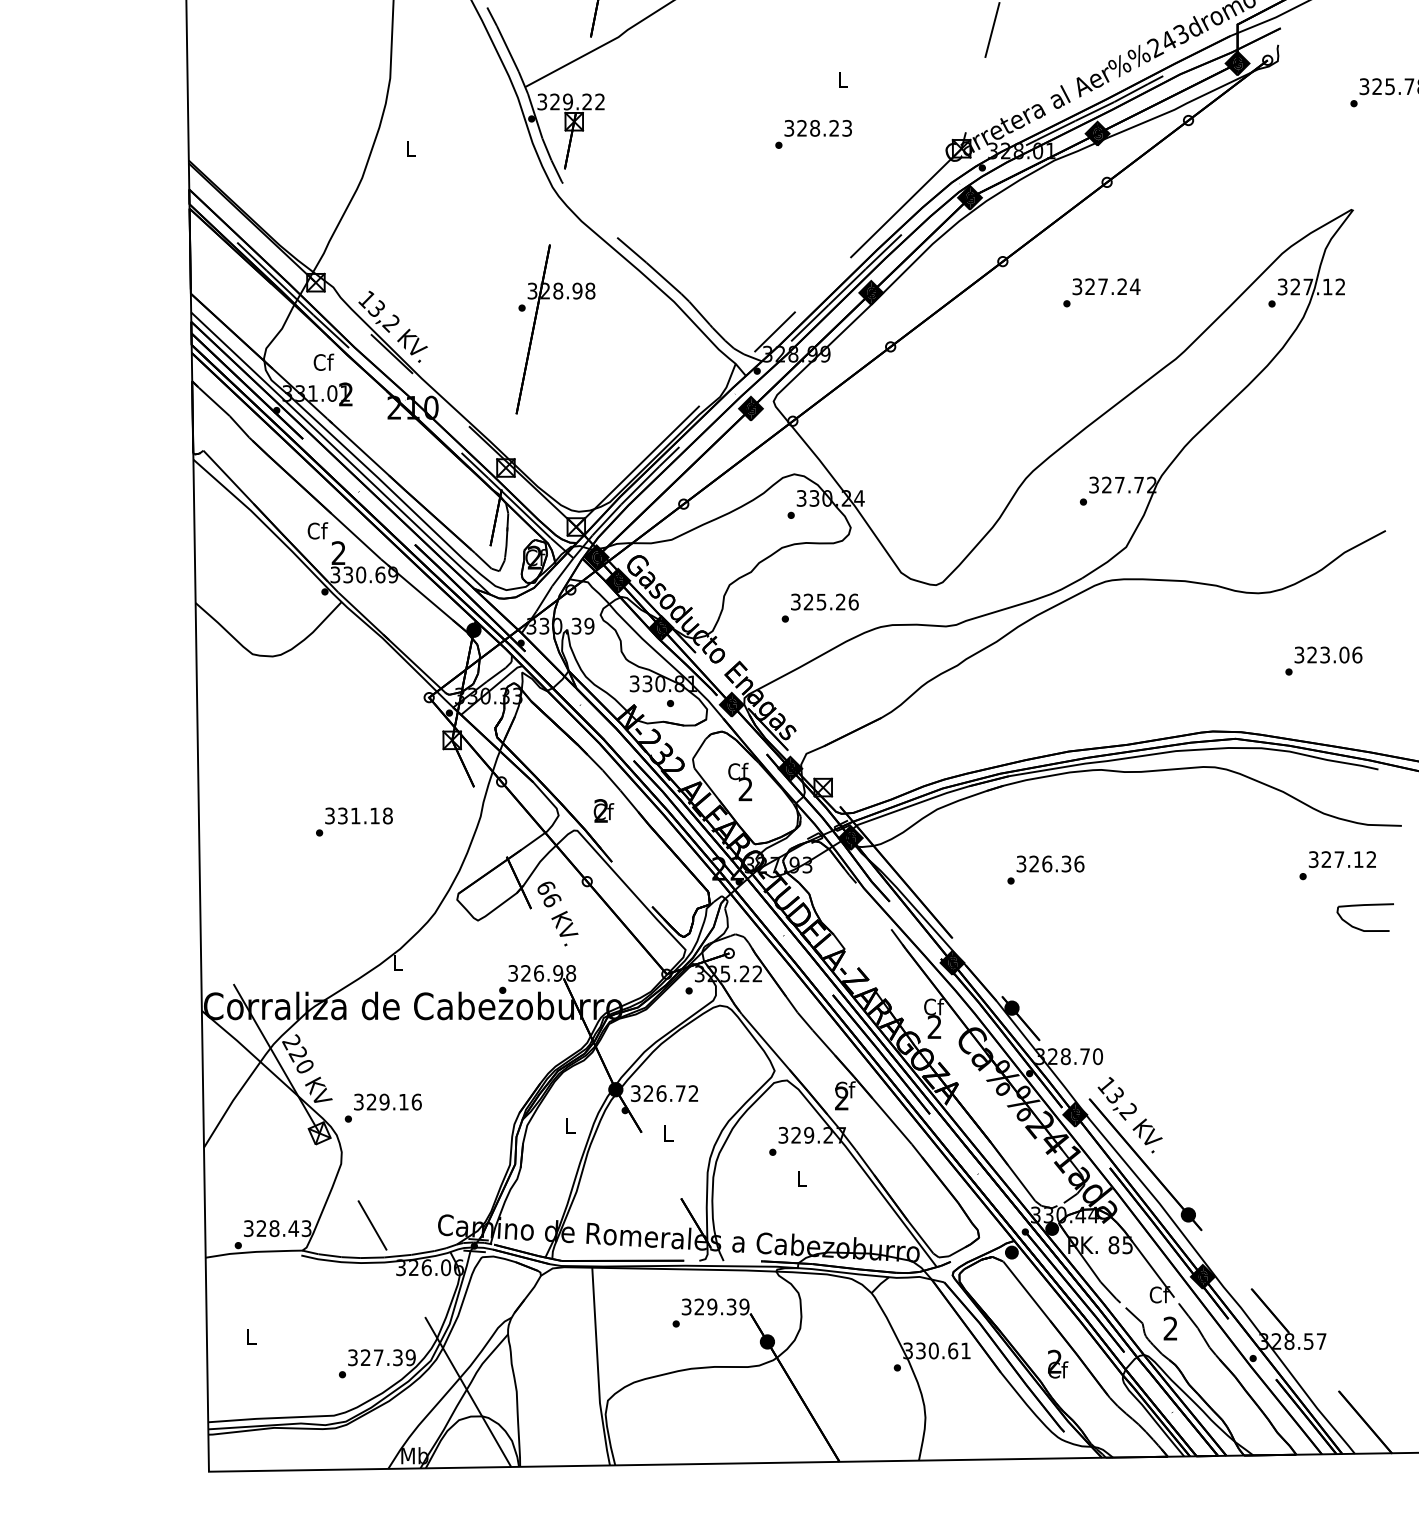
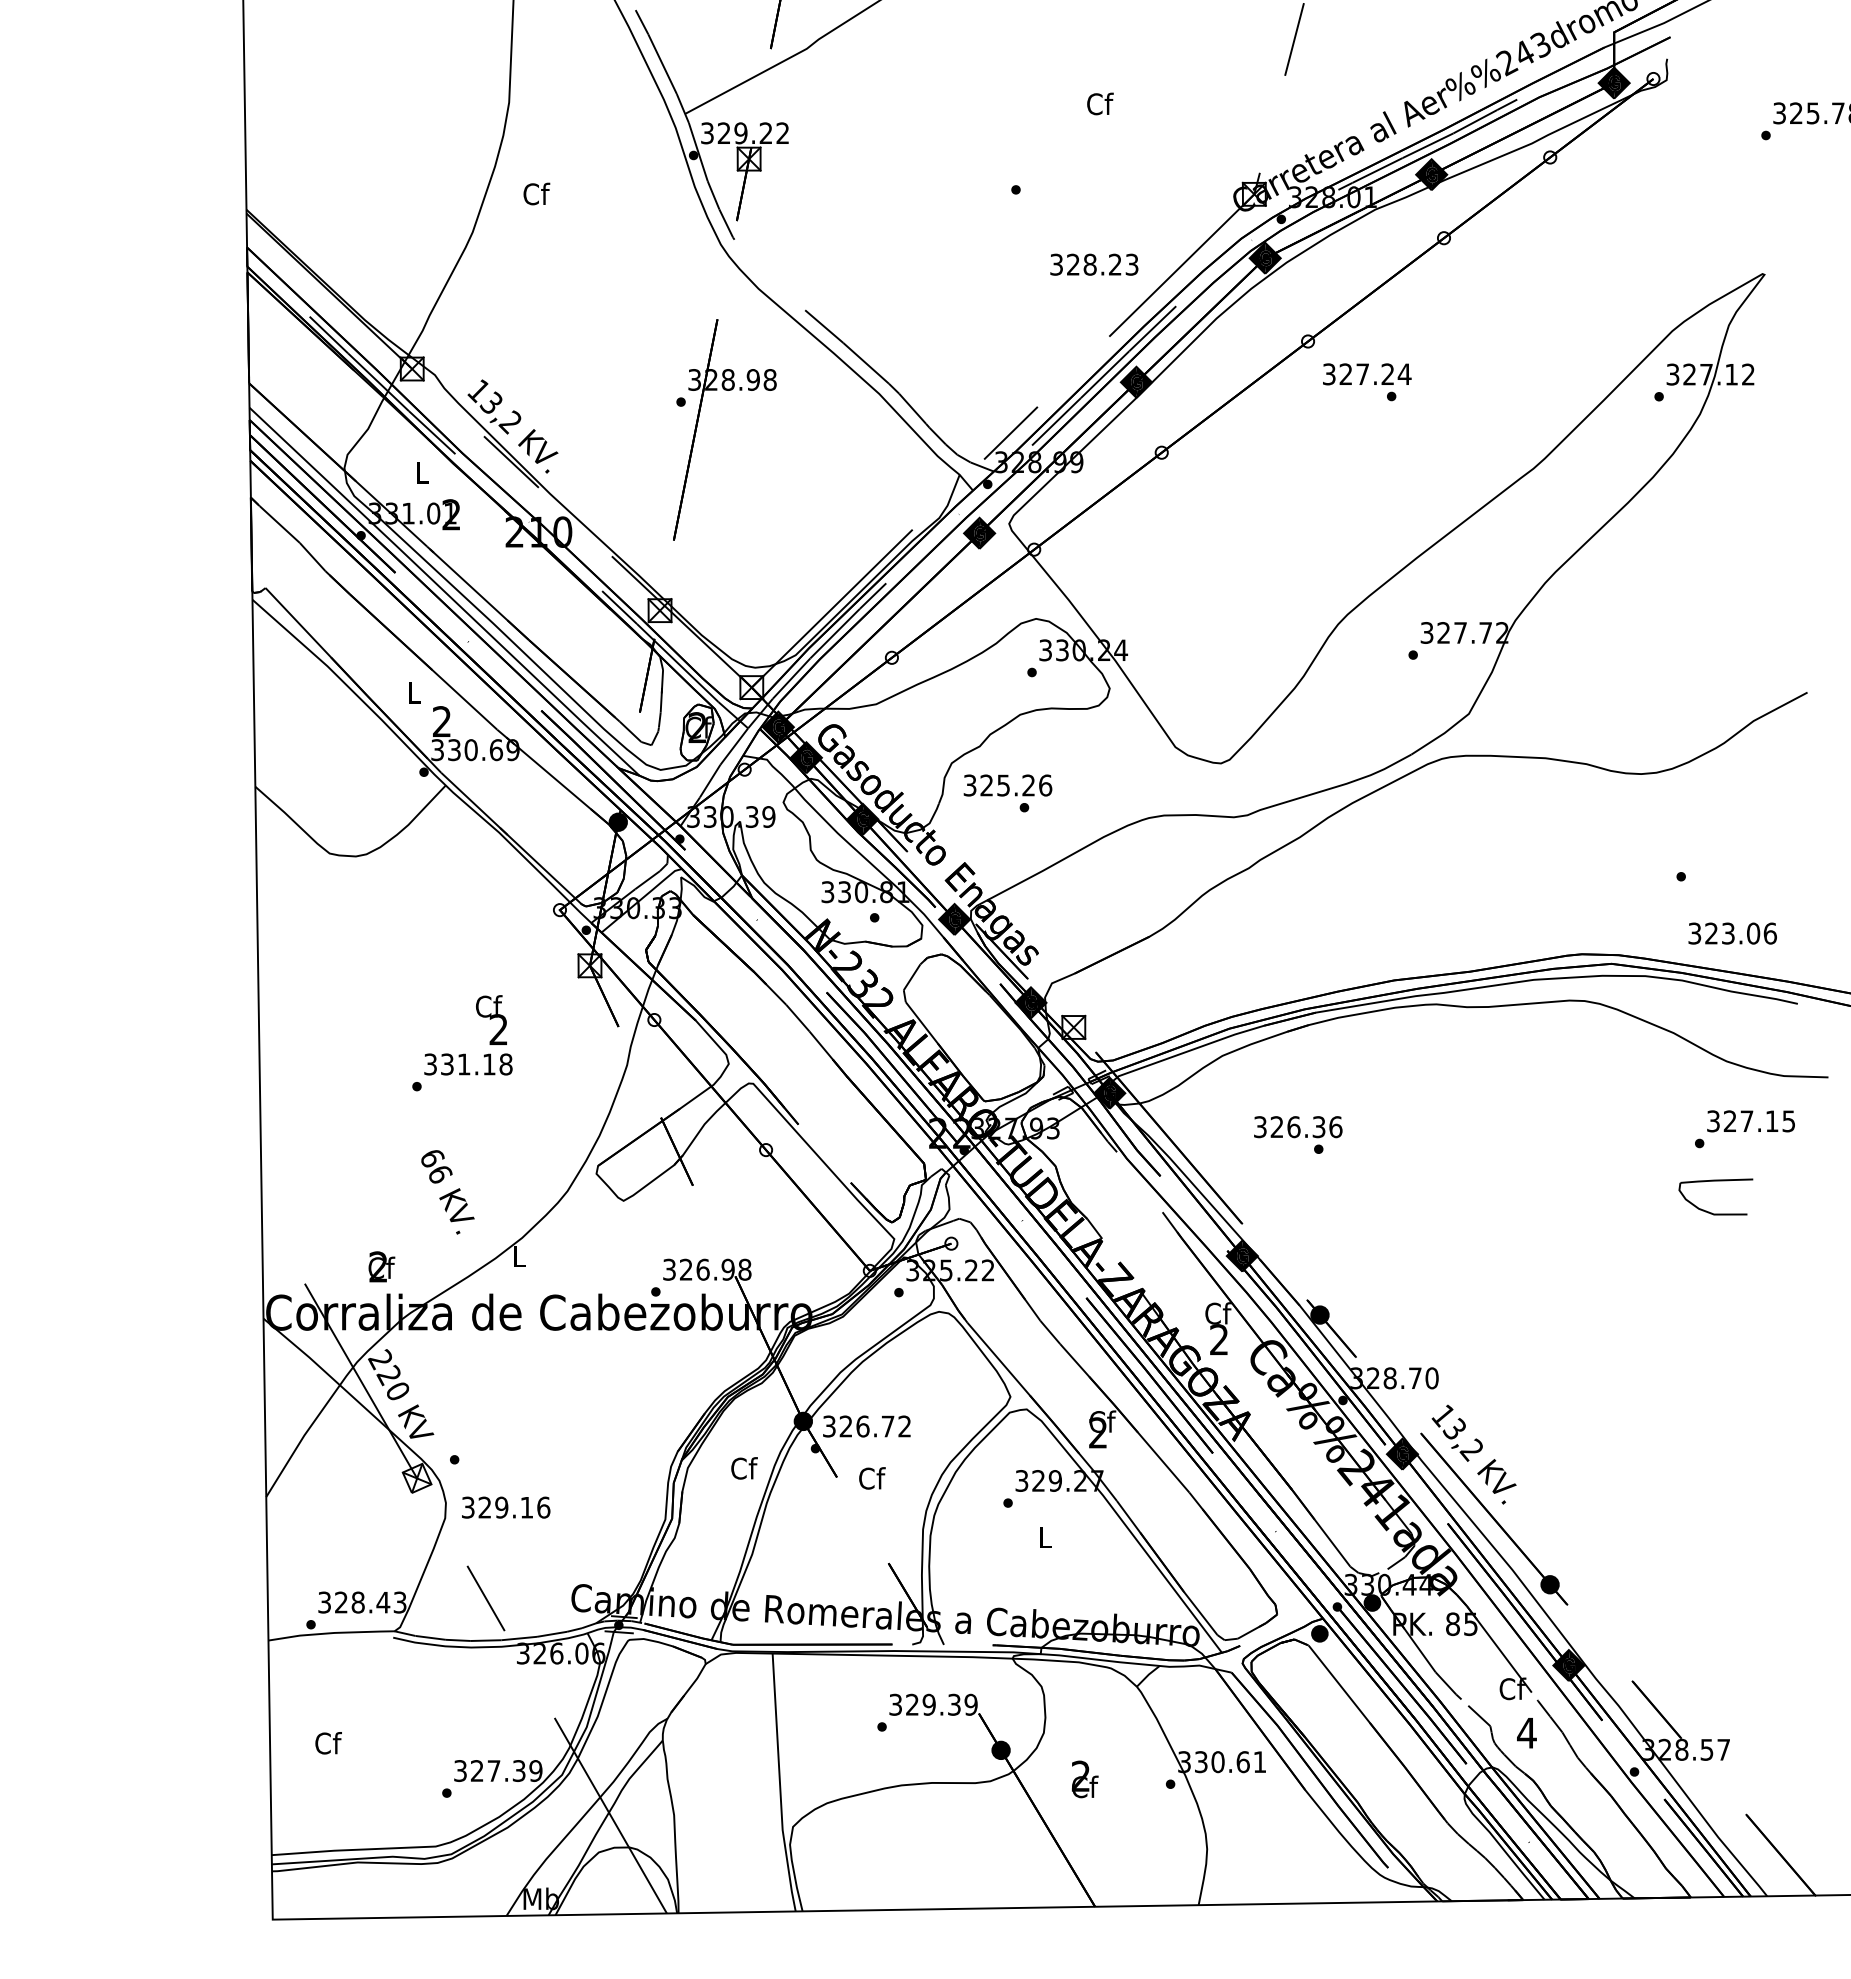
text: (843, 79) -> (1100, 103), L -> Cf
text: (818, 128) -> (1094, 264), moved
text: (411, 148) -> (536, 193), L -> Cf
text: (1106, 286) -> (1367, 374), moved
text: (323, 362) -> (422, 472), Cf -> L
text: (317, 530) -> (414, 692), Cf -> L
text: (824, 602) -> (1007, 785), moved
text: (1328, 654) -> (1732, 933), moved
text: (740, 781) -> (491, 1019), moved
text: (603, 810) -> (381, 1266), moved
text: (1371, 859) -> (1788, 1121), 327.12 -> 327.15
text: (1050, 864) -> (1298, 1127), moved
part: (1365, 905) -> (1715, 1181), moved
text: (557, 914) -> (447, 1192), moved
text: (388, 1102) -> (506, 1507), moved
text: (570, 1125) -> (744, 1468), L -> Cf
text: (668, 1133) -> (872, 1478), L -> Cf
text: (1170, 1328) -> (1526, 1732), 2 -> 4
text: (251, 1336) -> (328, 1743), L -> Cf
text: (1058, 1364) -> (1085, 1779), moved

